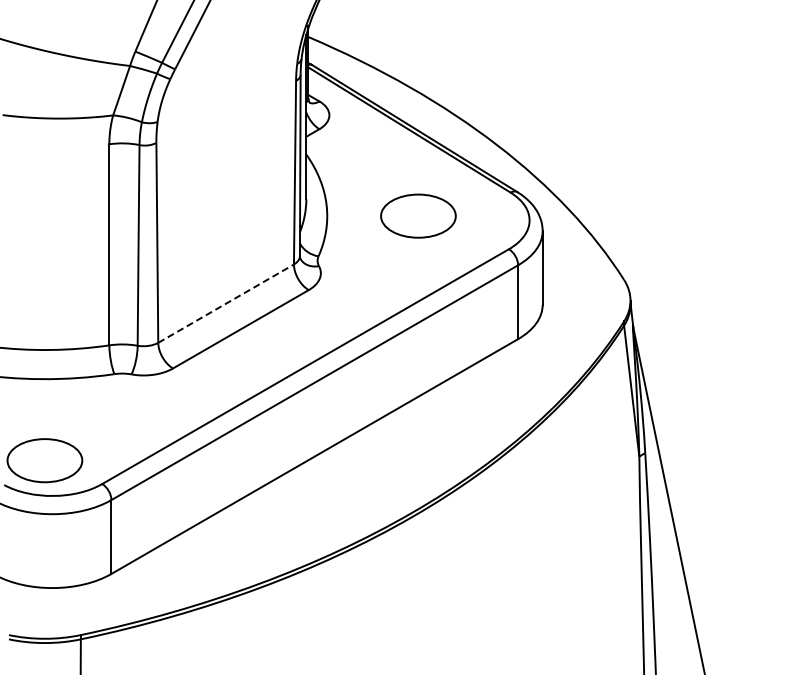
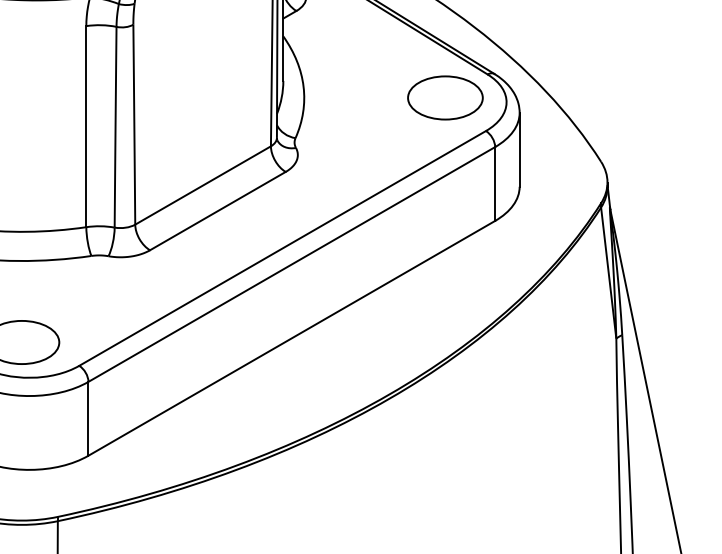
part: (418, 215) -> (445, 97), moved
line: (226, 303) -> (203, 185), dashed -> solid

